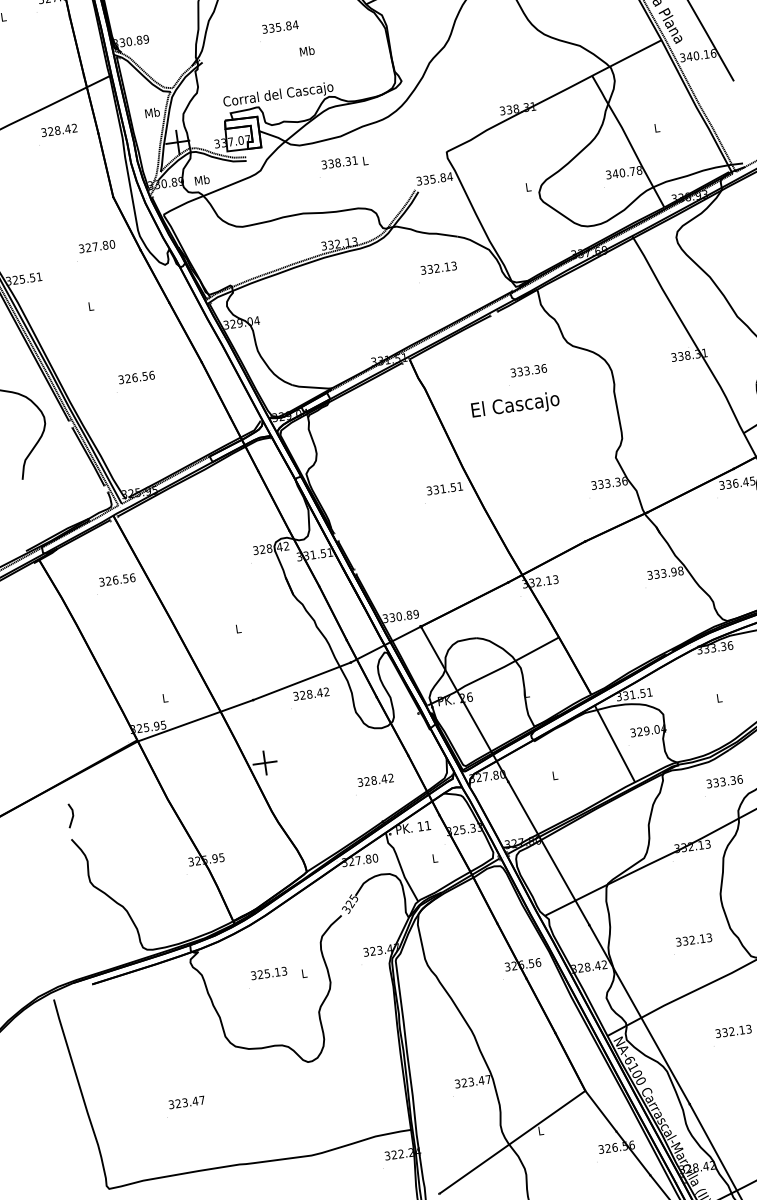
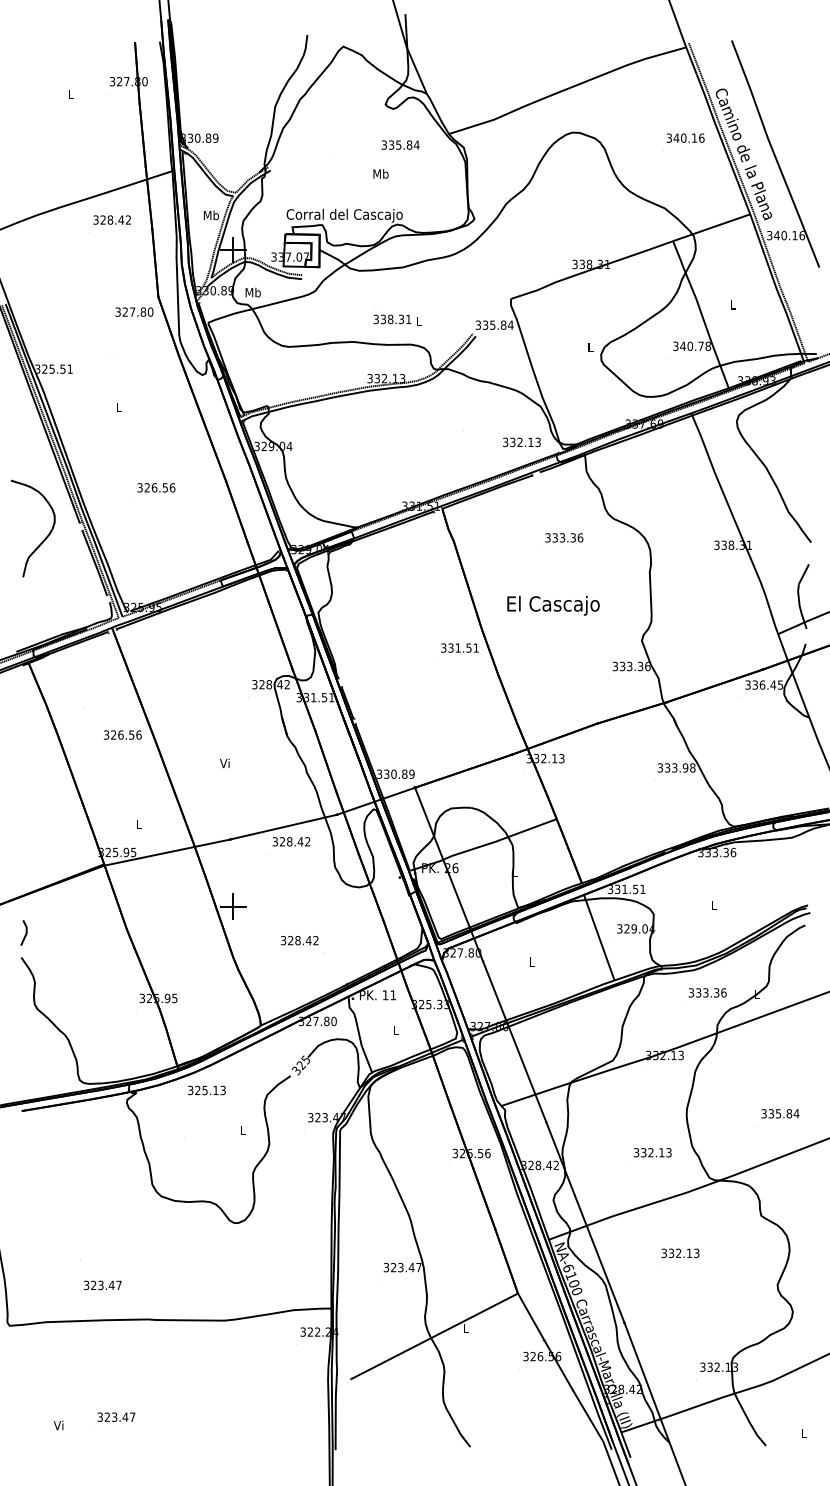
text: (280, 26) -> (400, 144), moved
text: (344, 162) -> (397, 319), moved
text: (97, 245) -> (134, 311), moved
text: (438, 268) -> (521, 442), moved
text: (515, 405) -> (553, 605), moved
text: (116, 579) -> (122, 734), moved
text: (237, 629) -> (224, 763), L -> Vi
text: (375, 780) -> (299, 940), moved
text: (268, 973) -> (206, 1090), moved
text: (186, 1102) -> (102, 1285), moved

